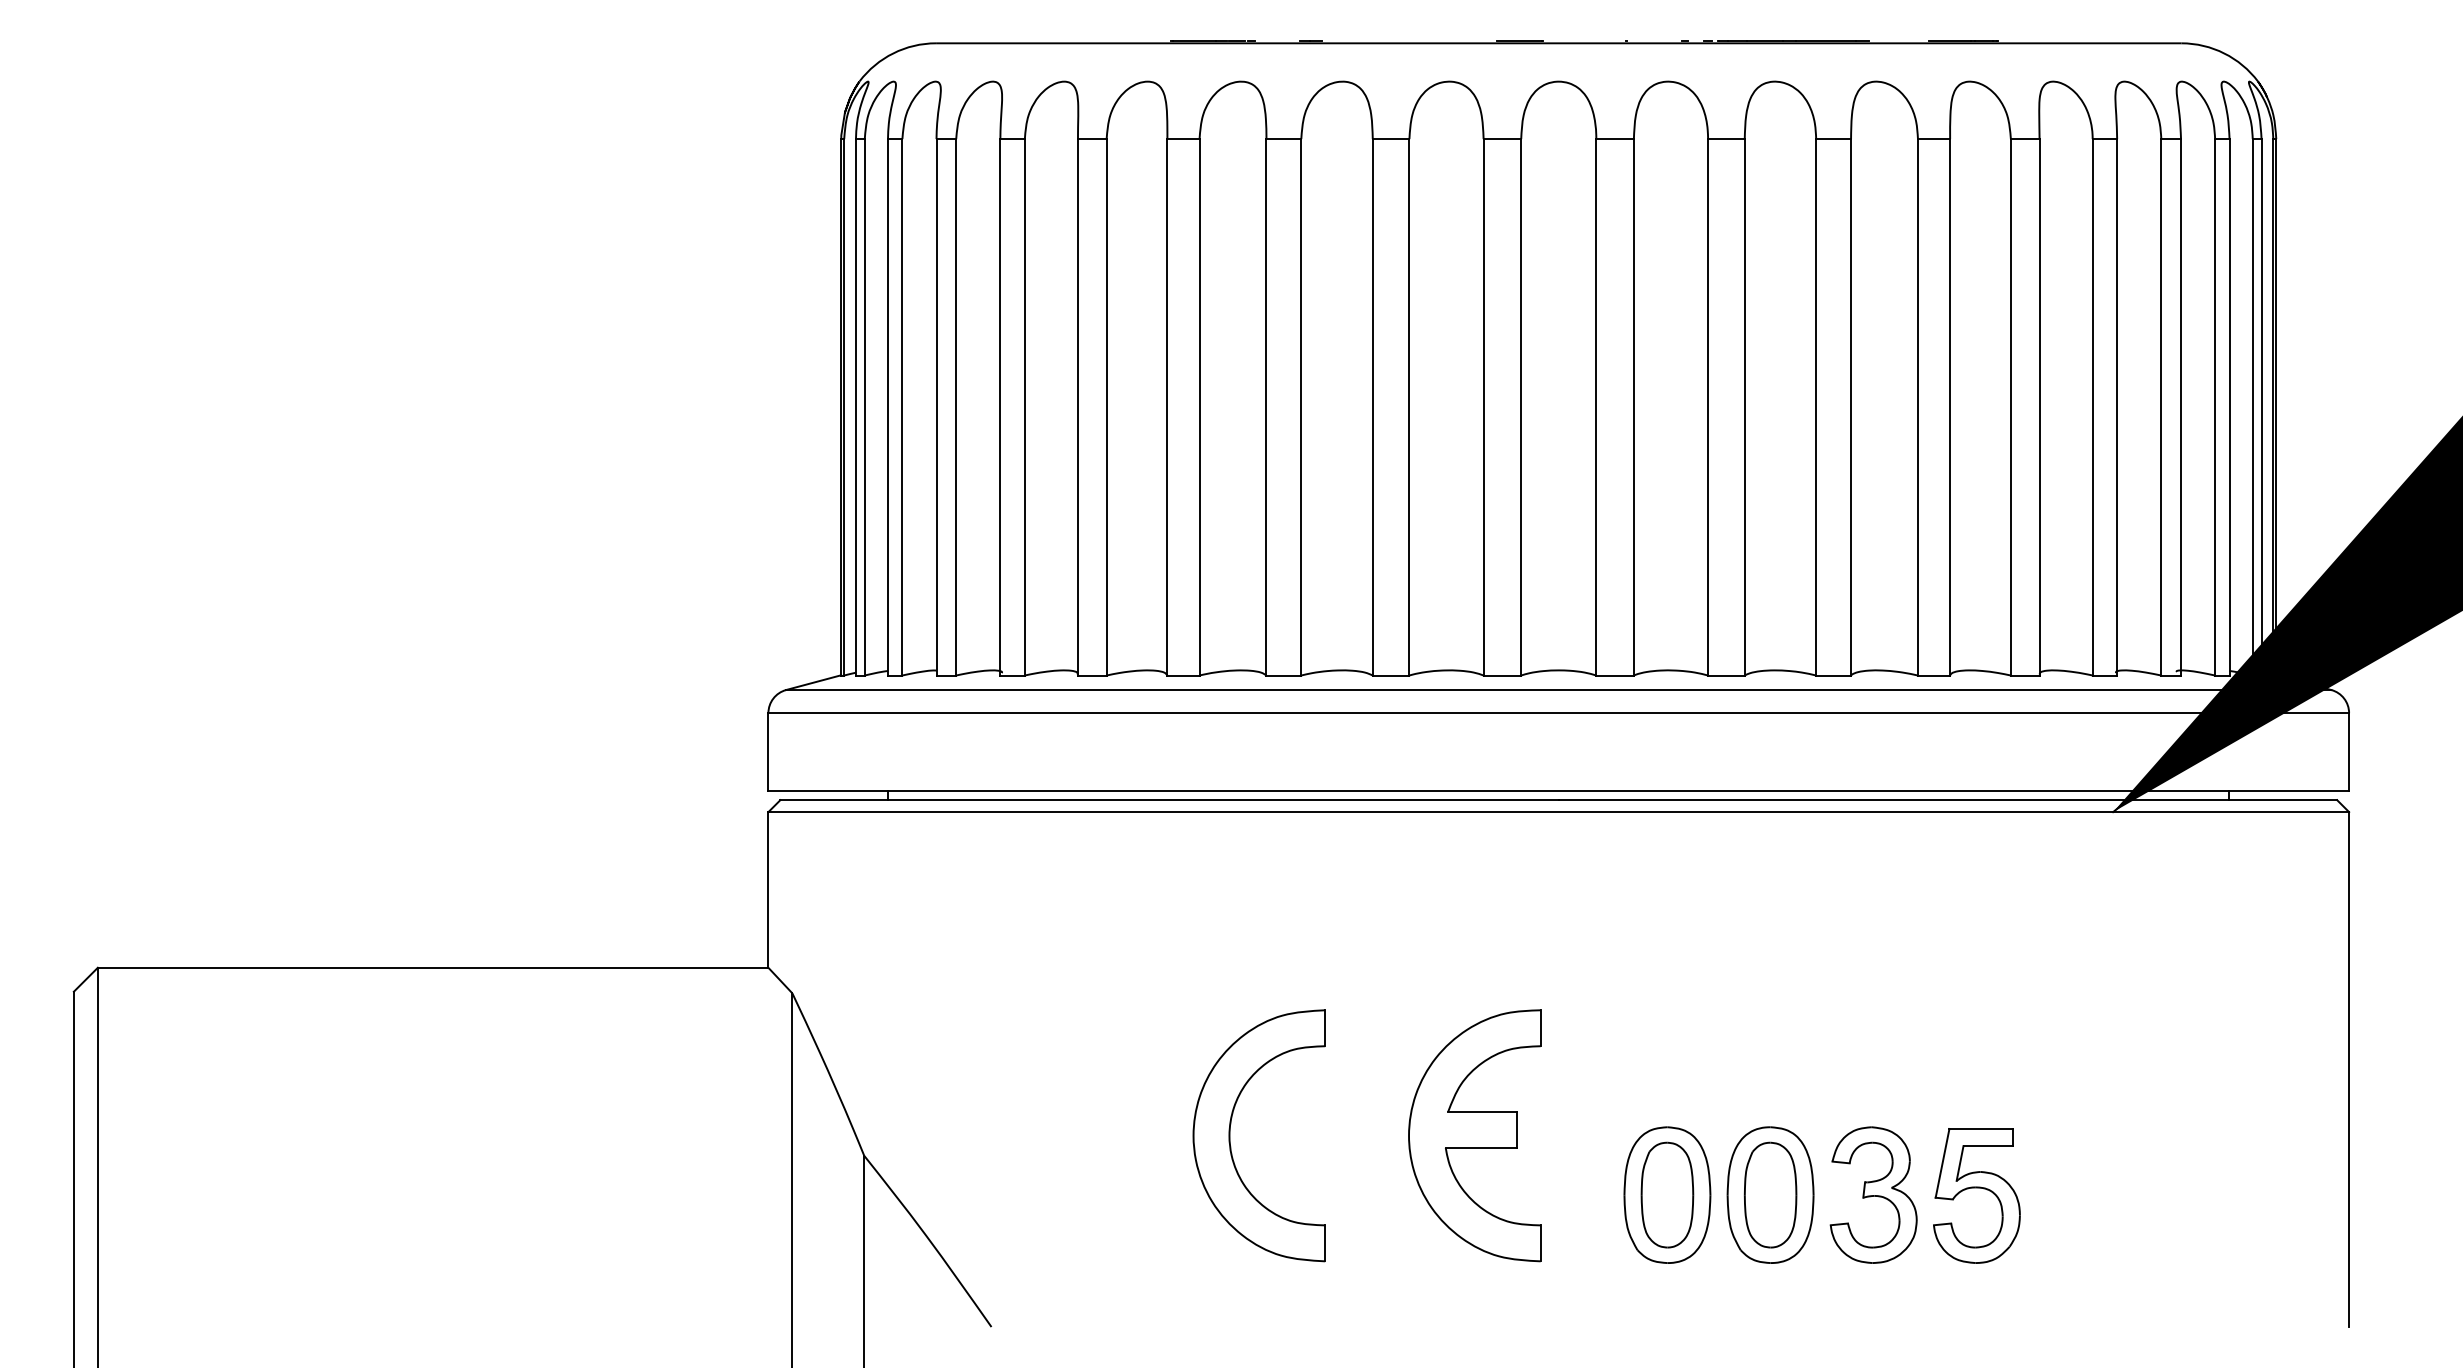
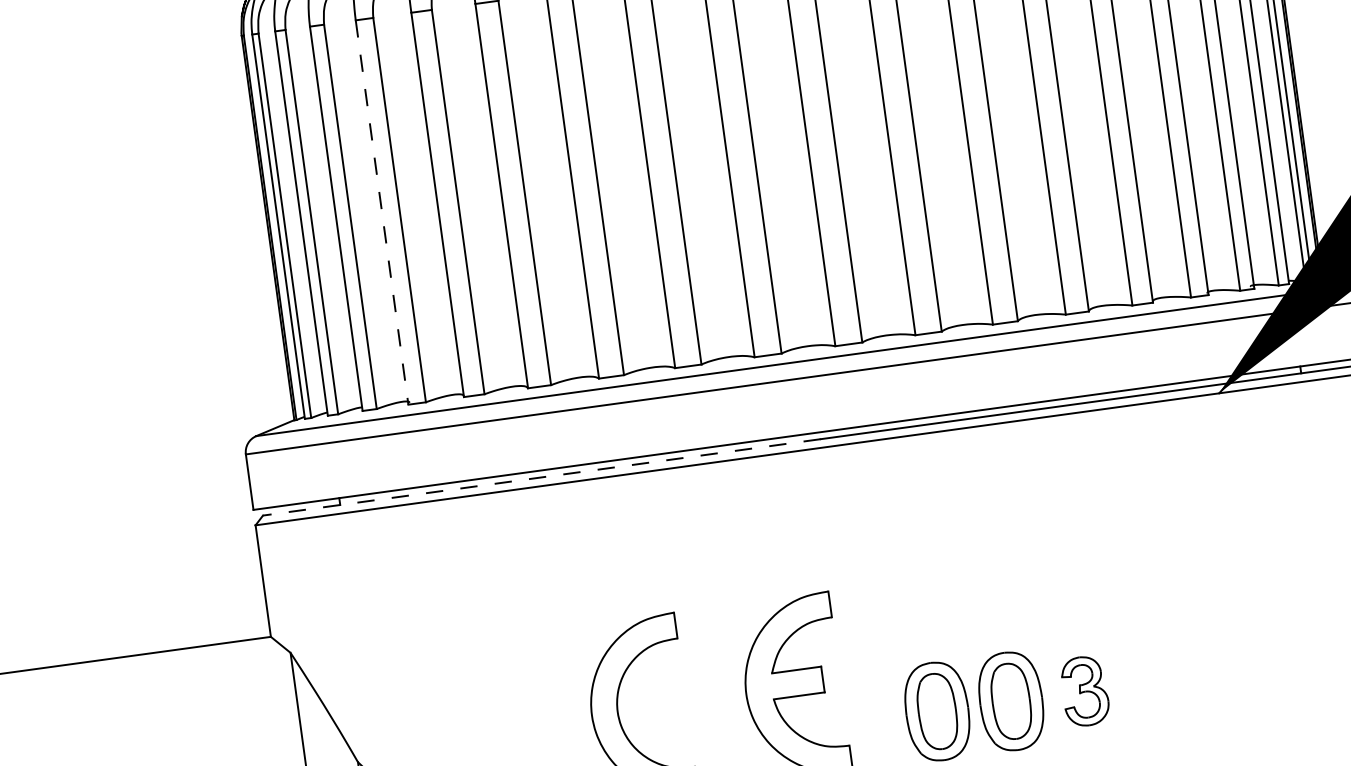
line: (1000, 407) -> (382, 212), solid -> dashed
line: (1169, 800) -> (541, 477), solid -> dashed
part: (1976, 1188) -> (1158, 676), removed
part: (1873, 1194) -> (1084, 690), size x0.7

